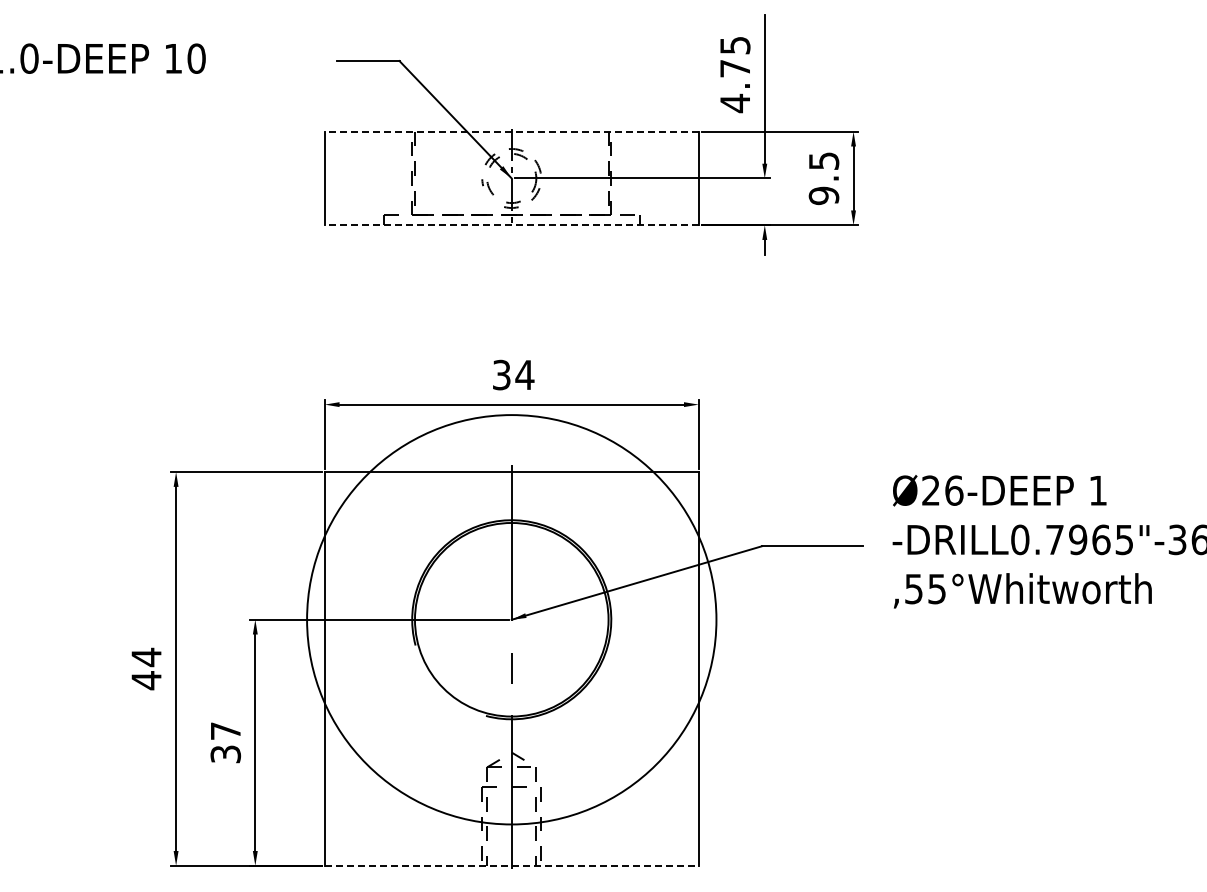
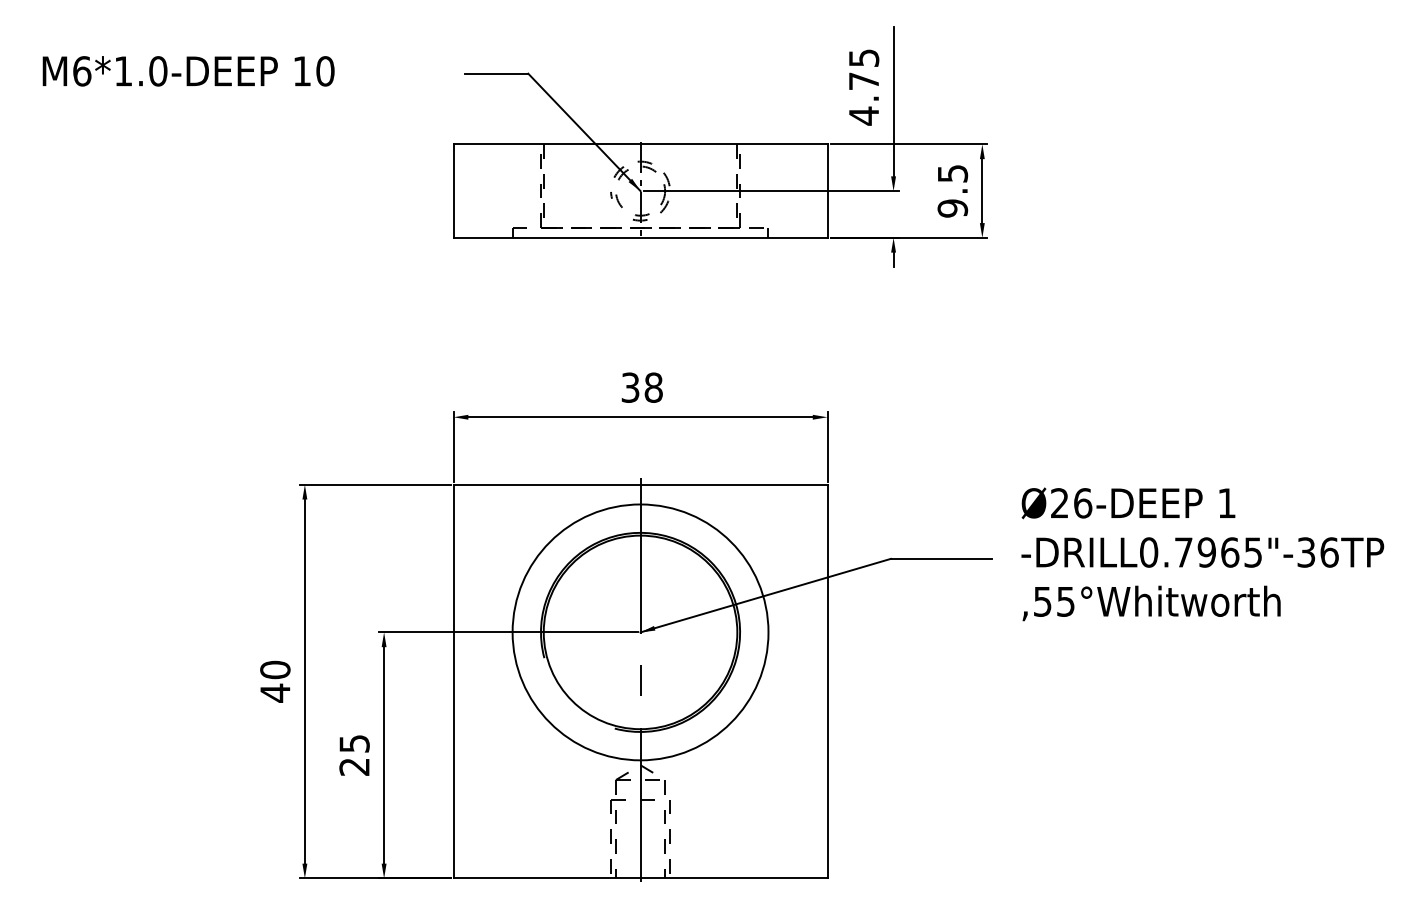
line: (511, 131) -> (640, 144), dashed -> solid
line: (511, 224) -> (640, 237), dashed -> solid
text: (524, 374) -> (653, 387), 34 -> 38
circle: (511, 619) -> (640, 632), size x0.62
text: (146, 656) -> (275, 669), 44 -> 40
text: (225, 742) -> (354, 755), 37 -> 25
line: (511, 865) -> (640, 878), dashed -> solid

